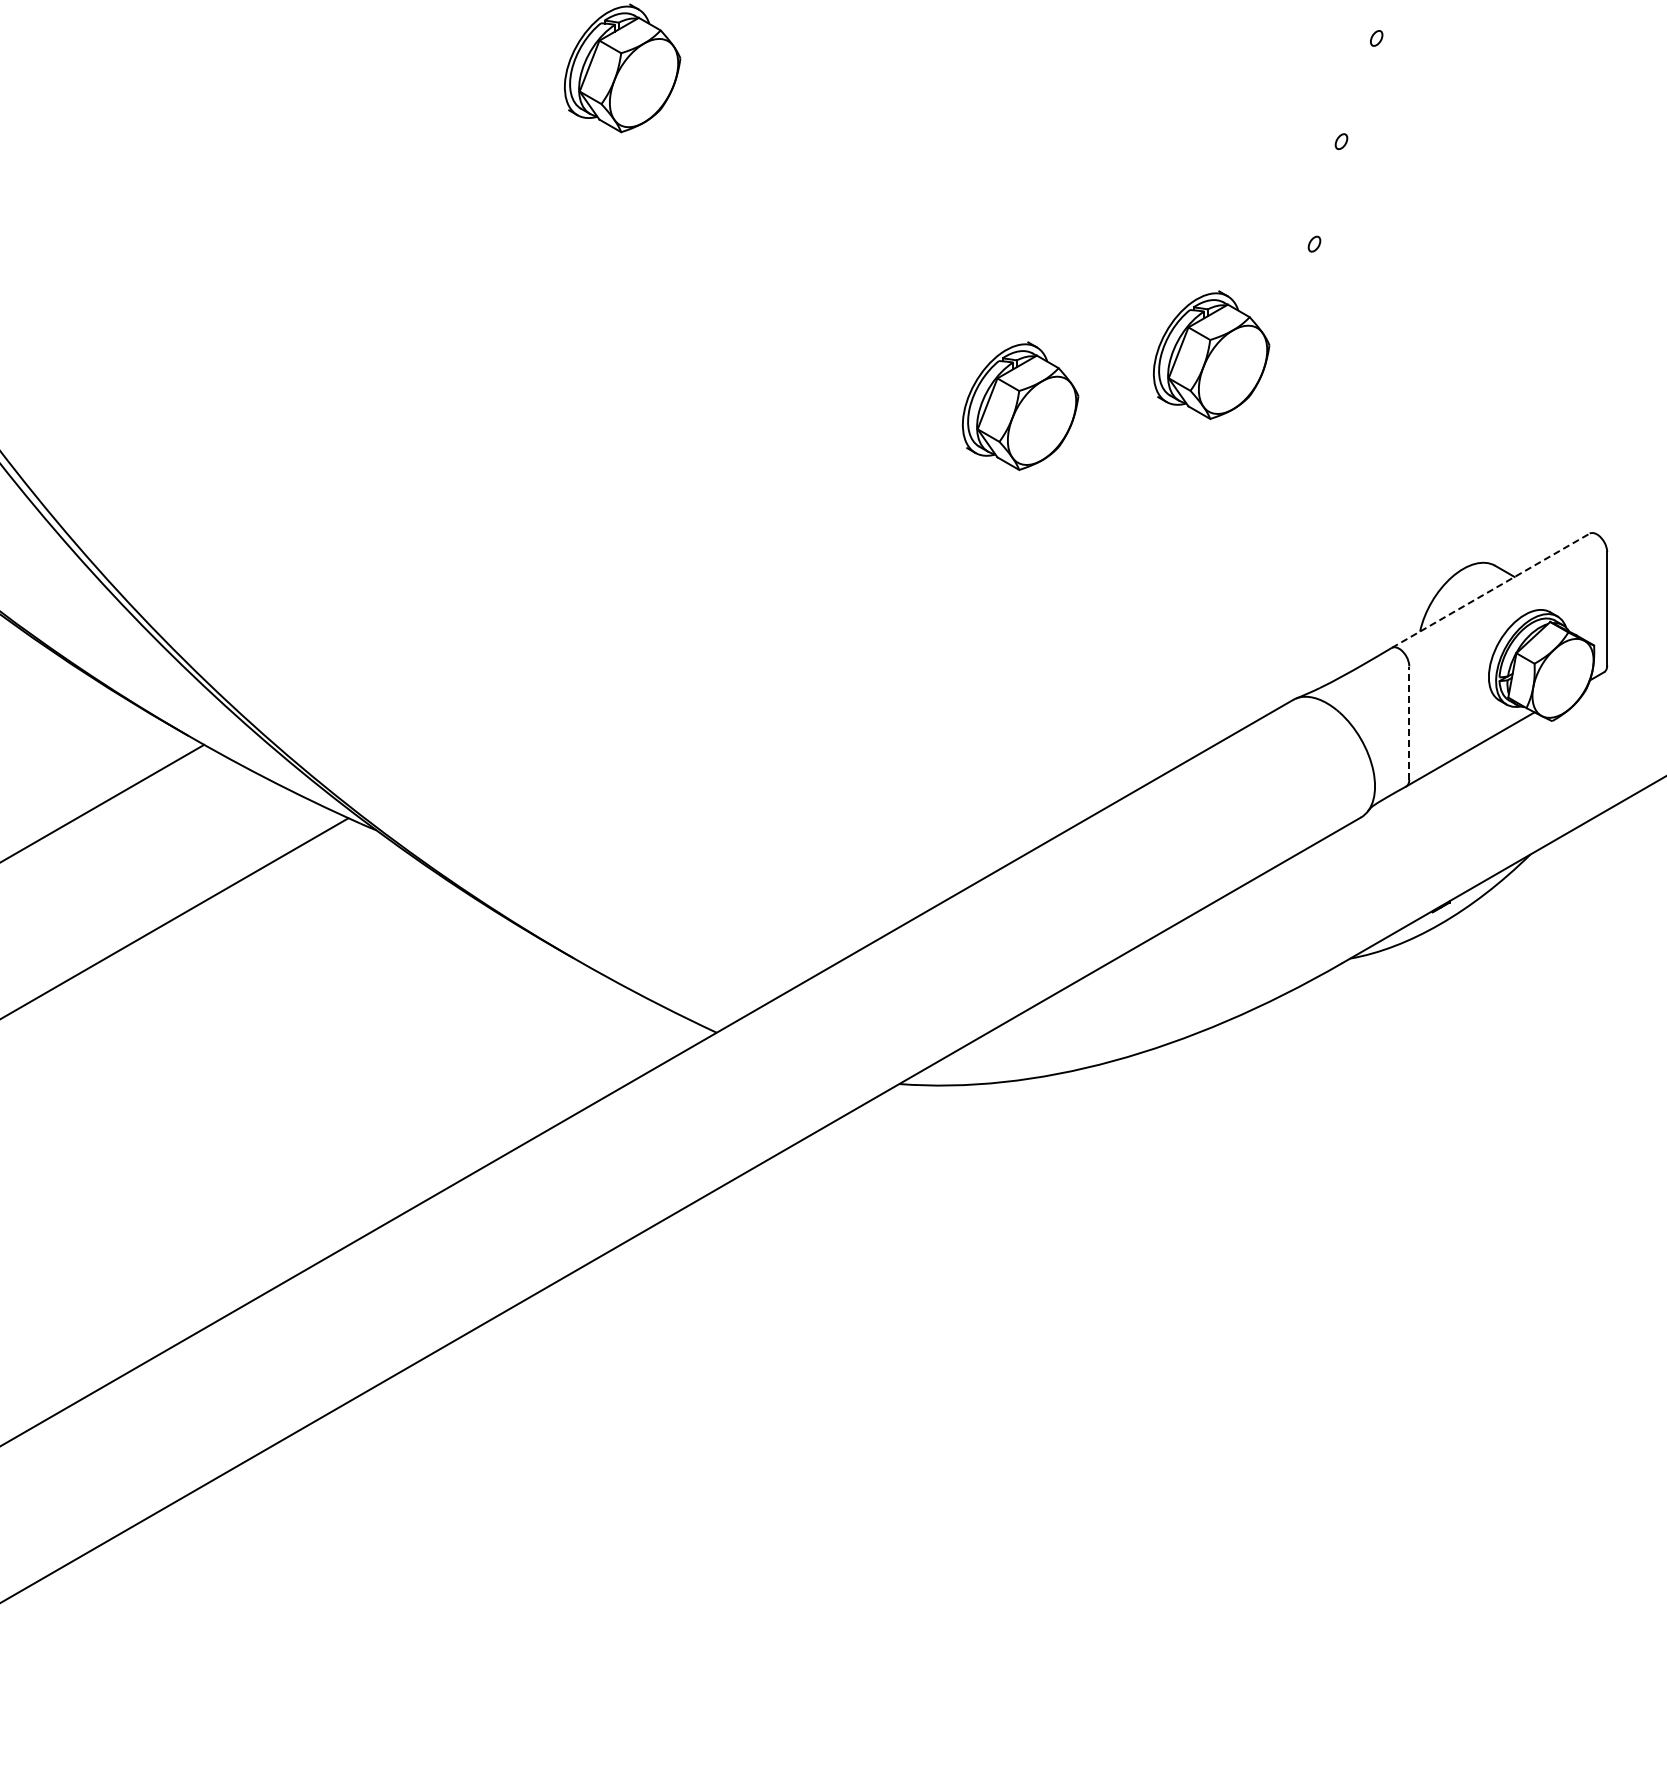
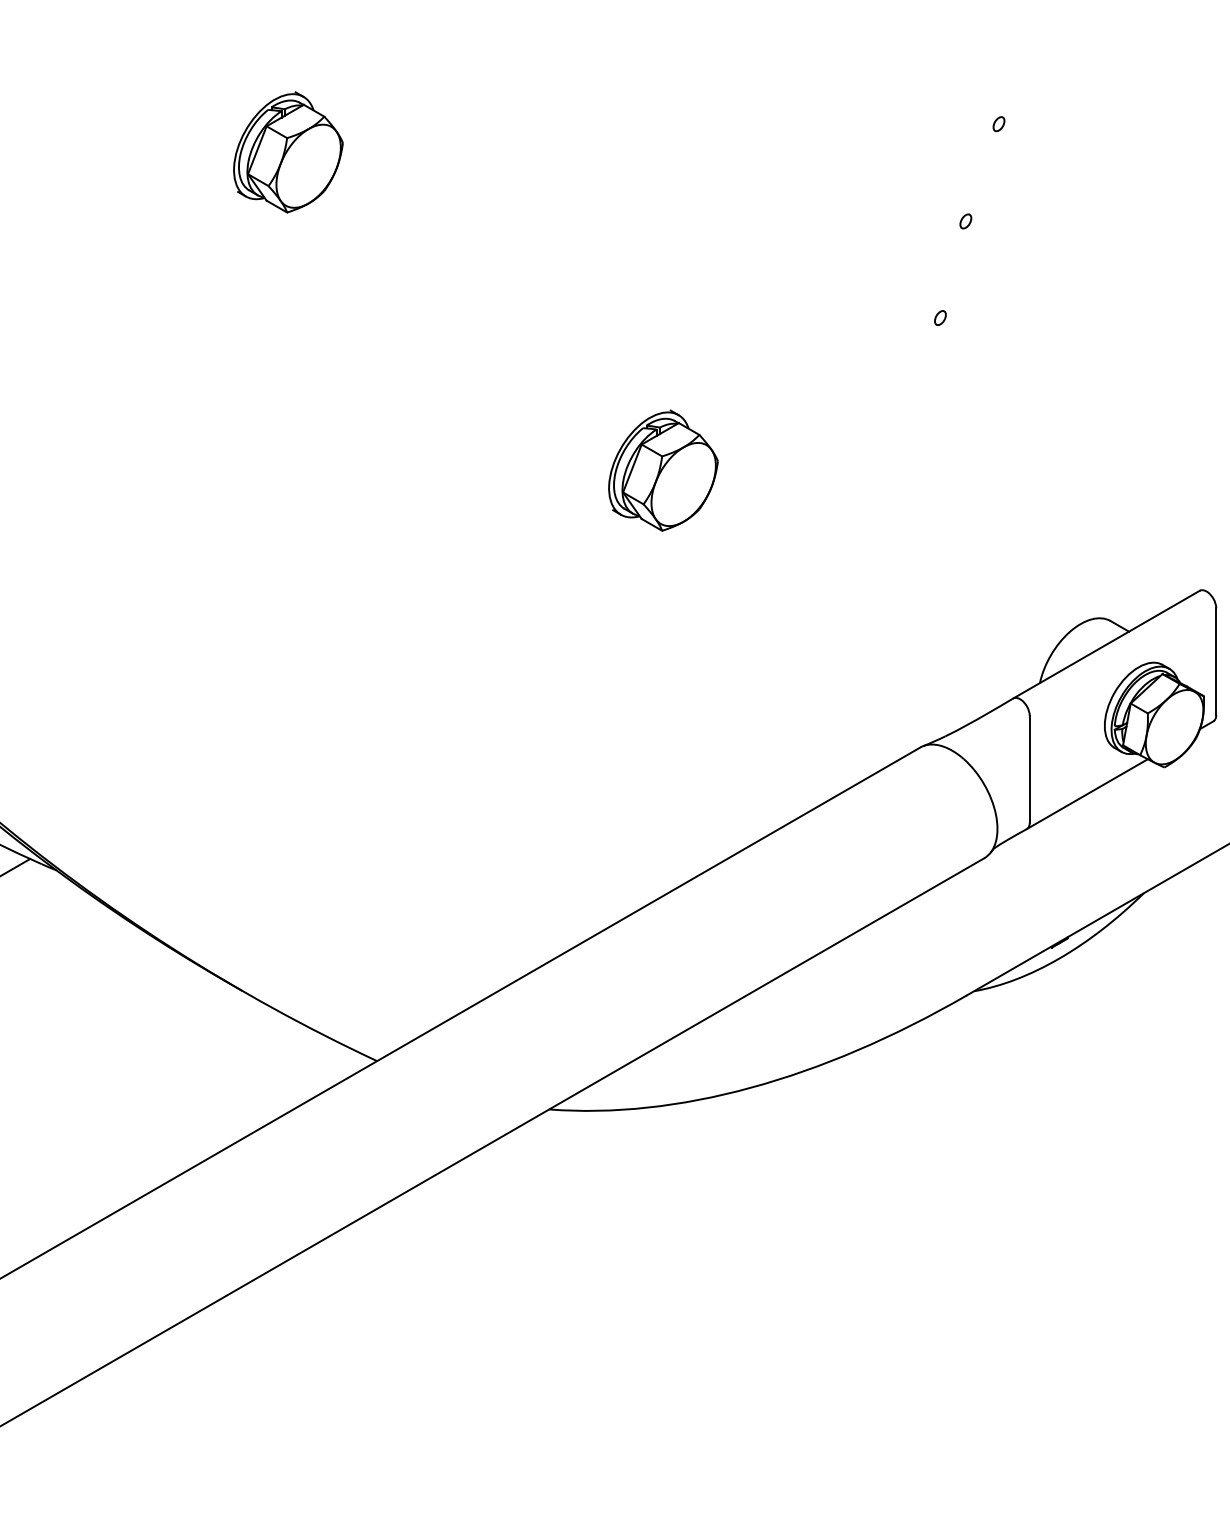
part: (1211, 354) -> (843, 422), removed
line: (1491, 590) -> (1107, 644), dashed -> solid
line: (1409, 722) -> (1029, 768), dashed -> solid

